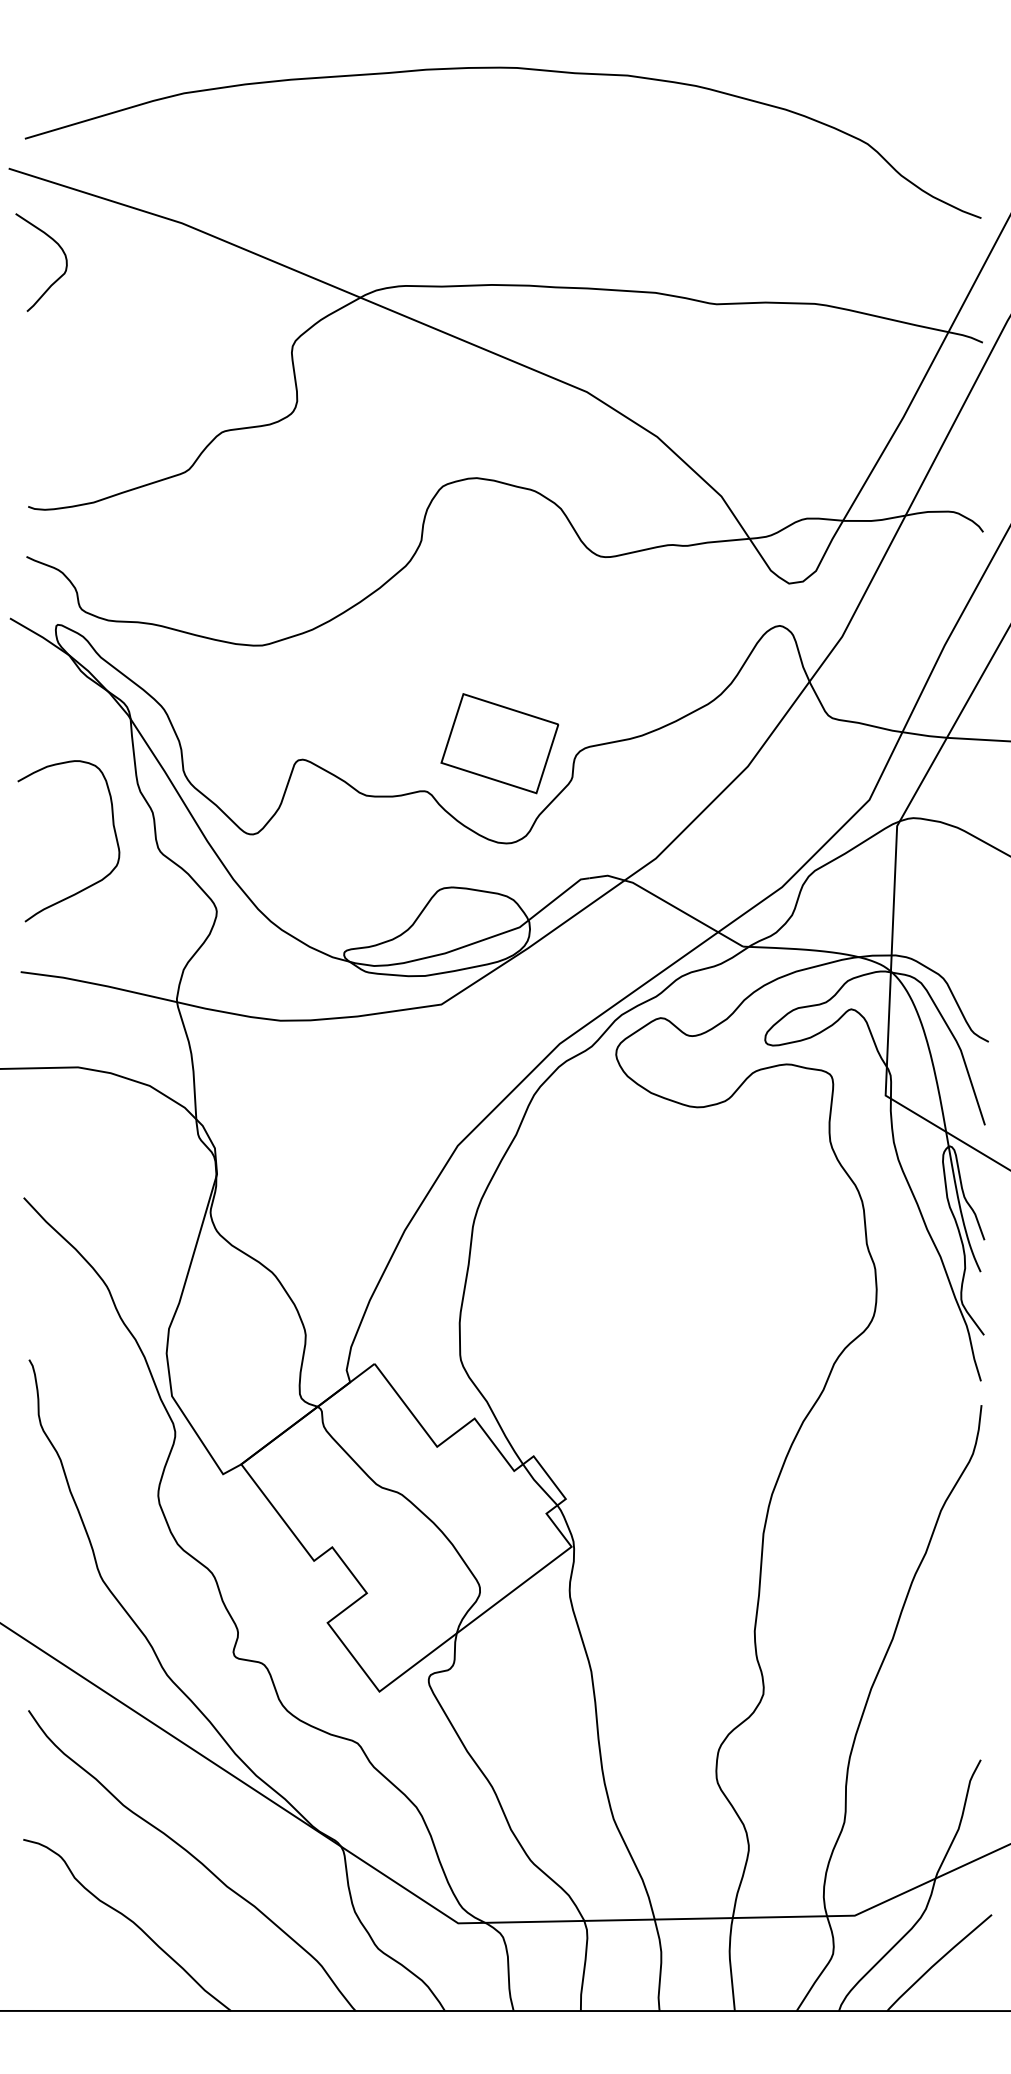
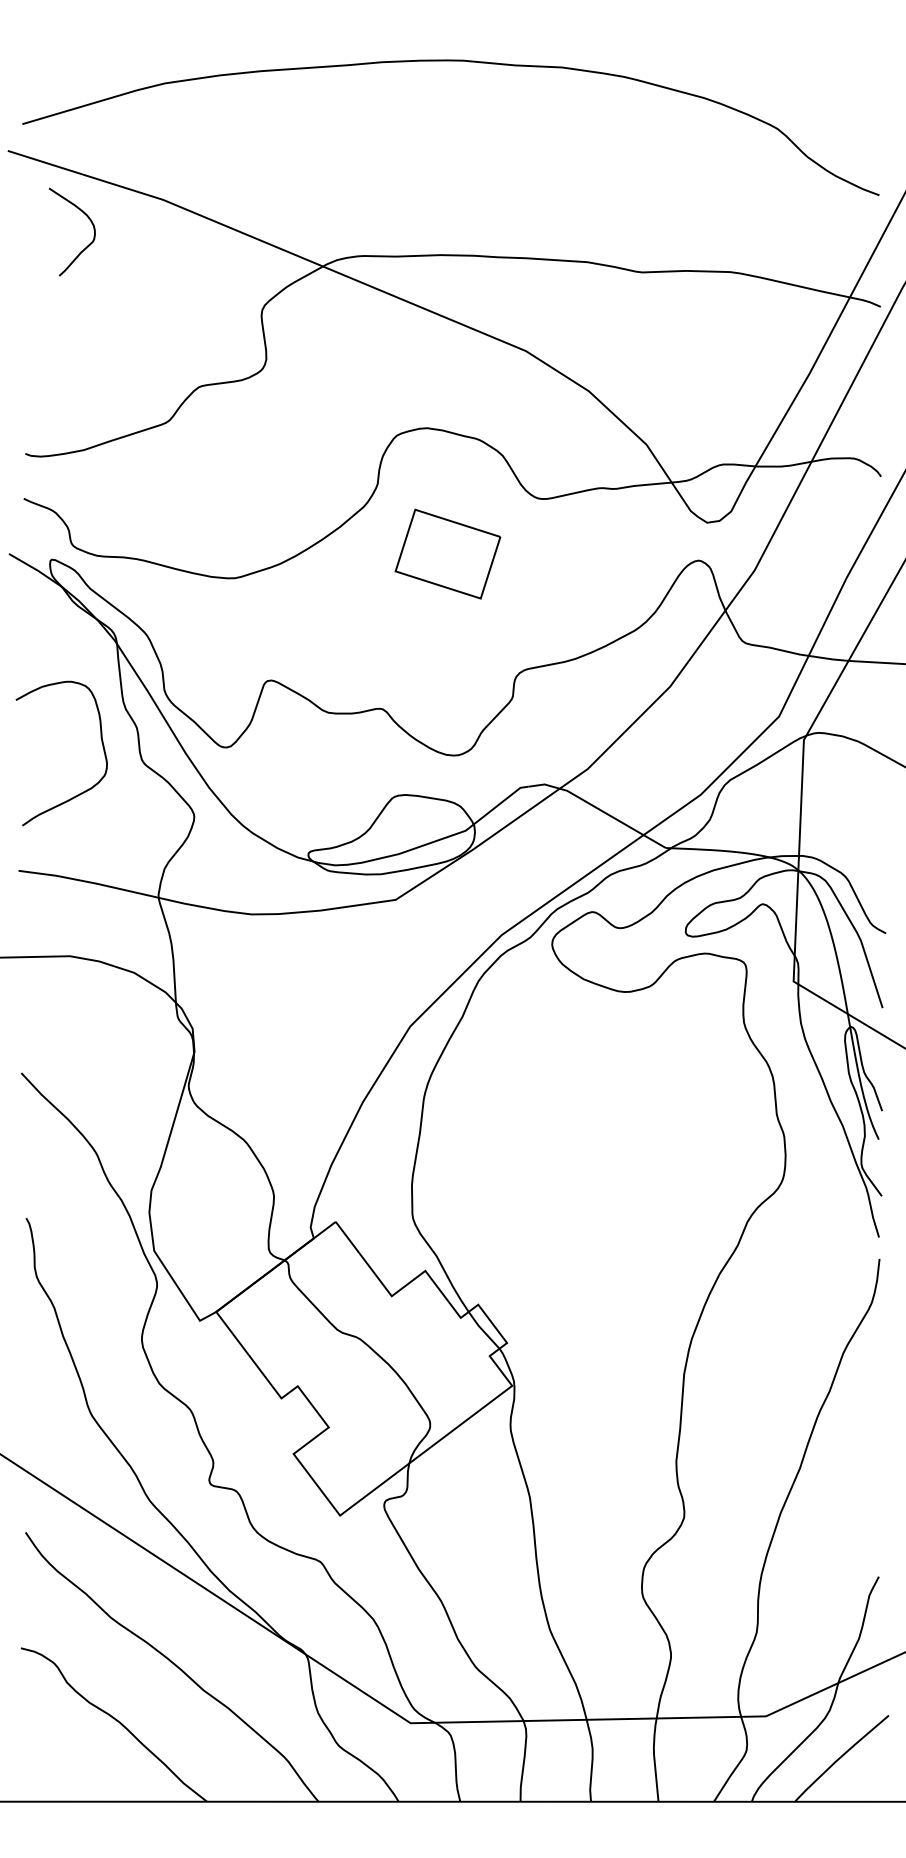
curve: (60, 249) -> (89, 220), moved
part: (499, 742) -> (447, 553), moved

